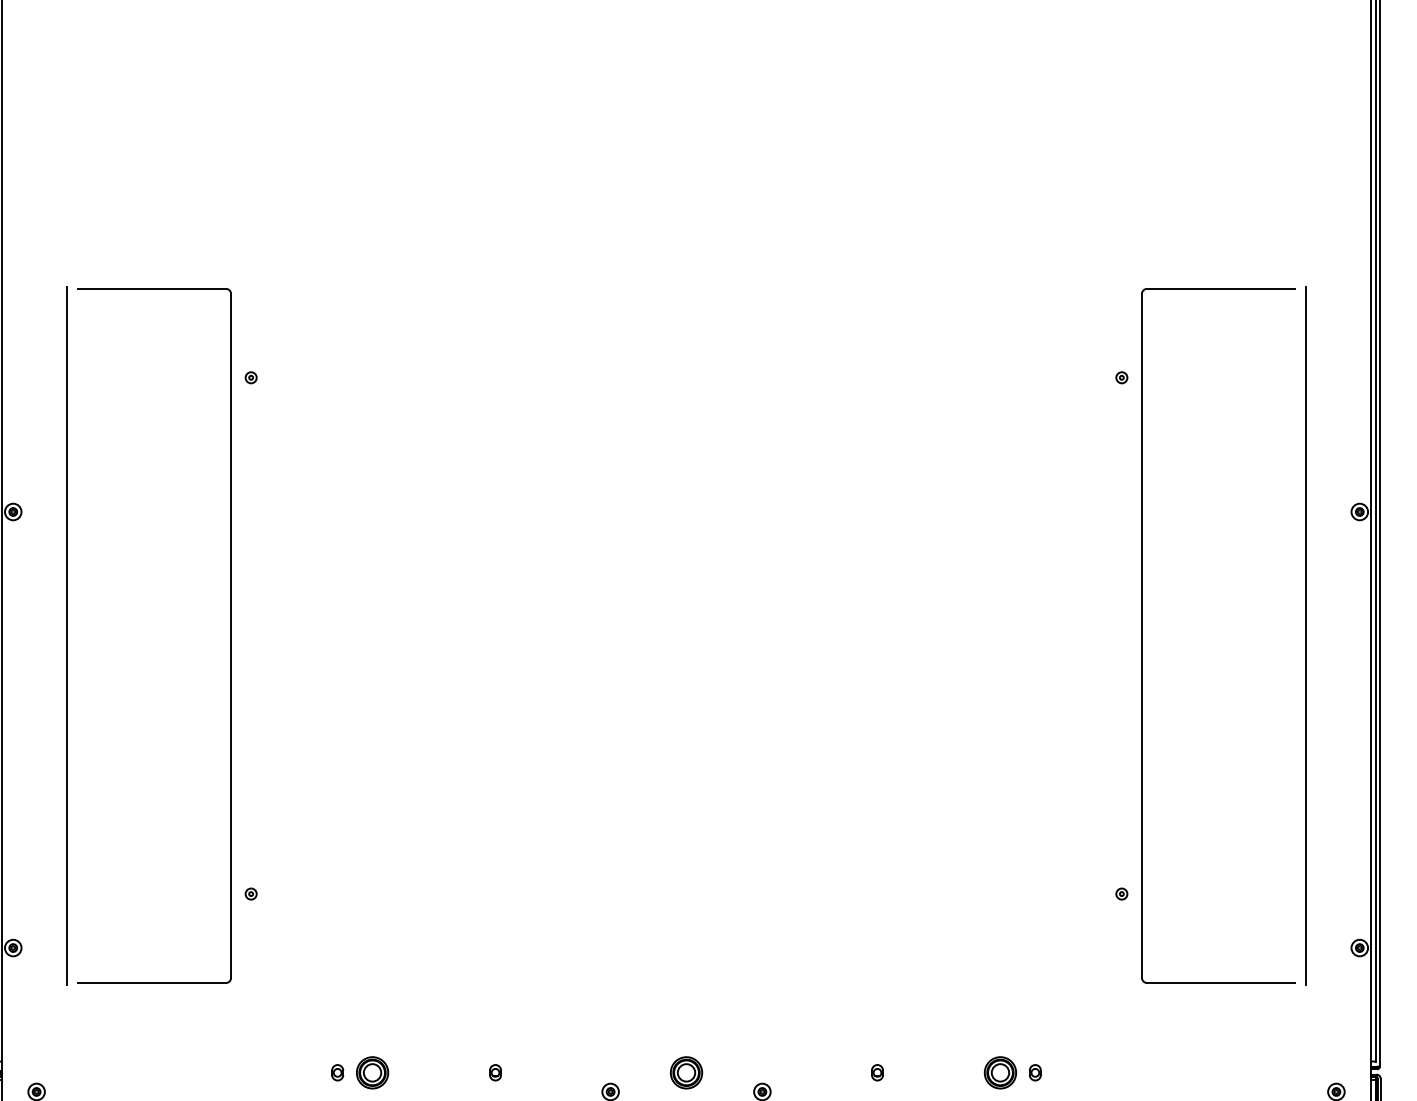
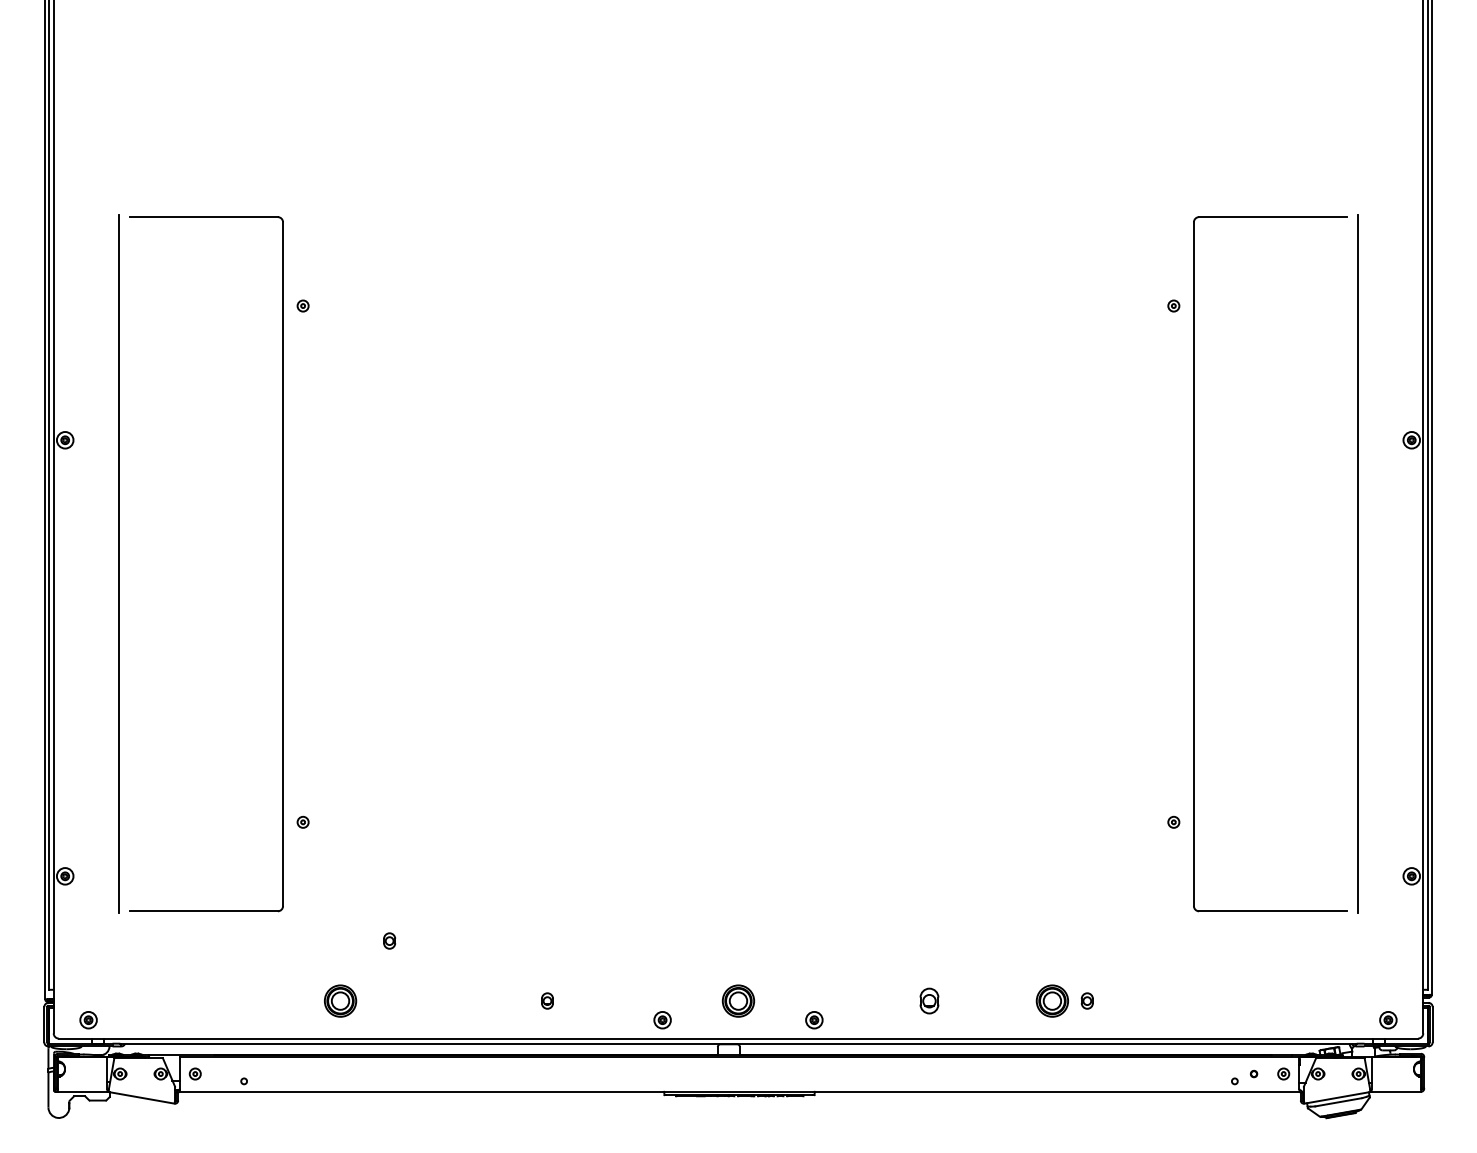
part: (337, 1072) -> (389, 940), moved
part: (372, 1072) -> (340, 1000), moved
part: (877, 1072) -> (929, 1000), size x1.6

